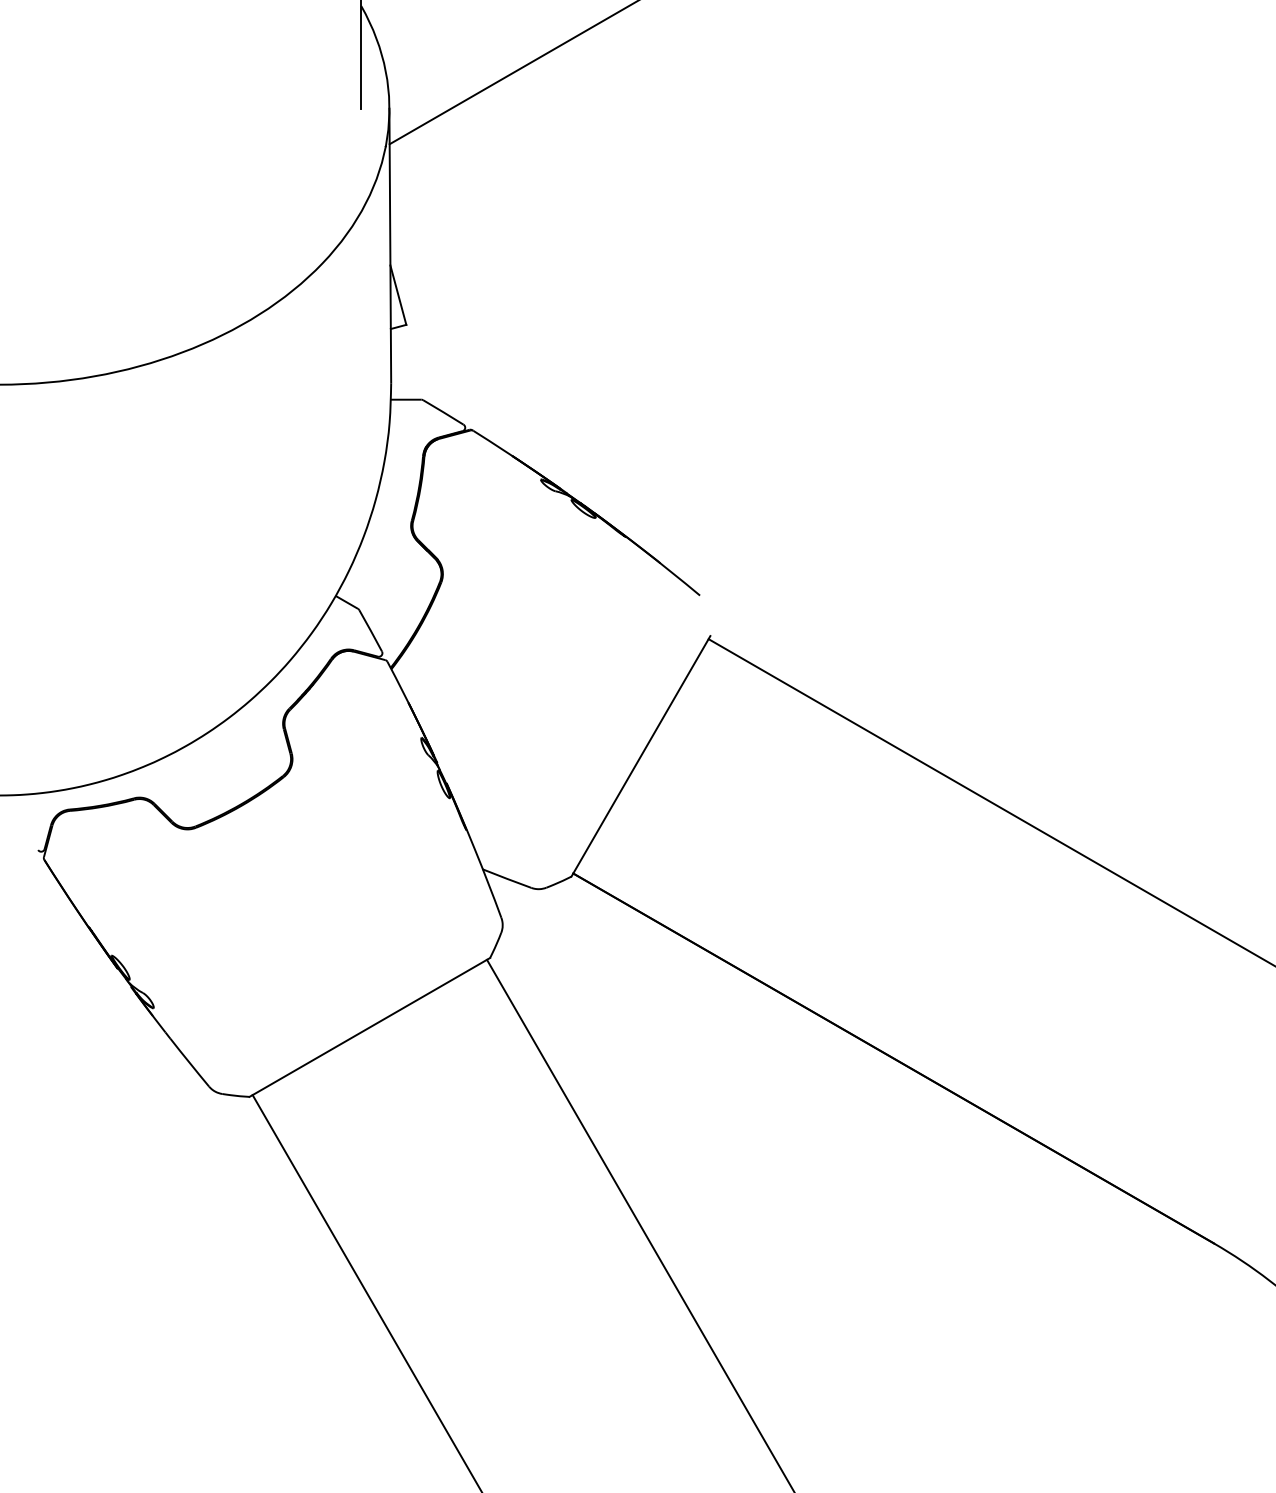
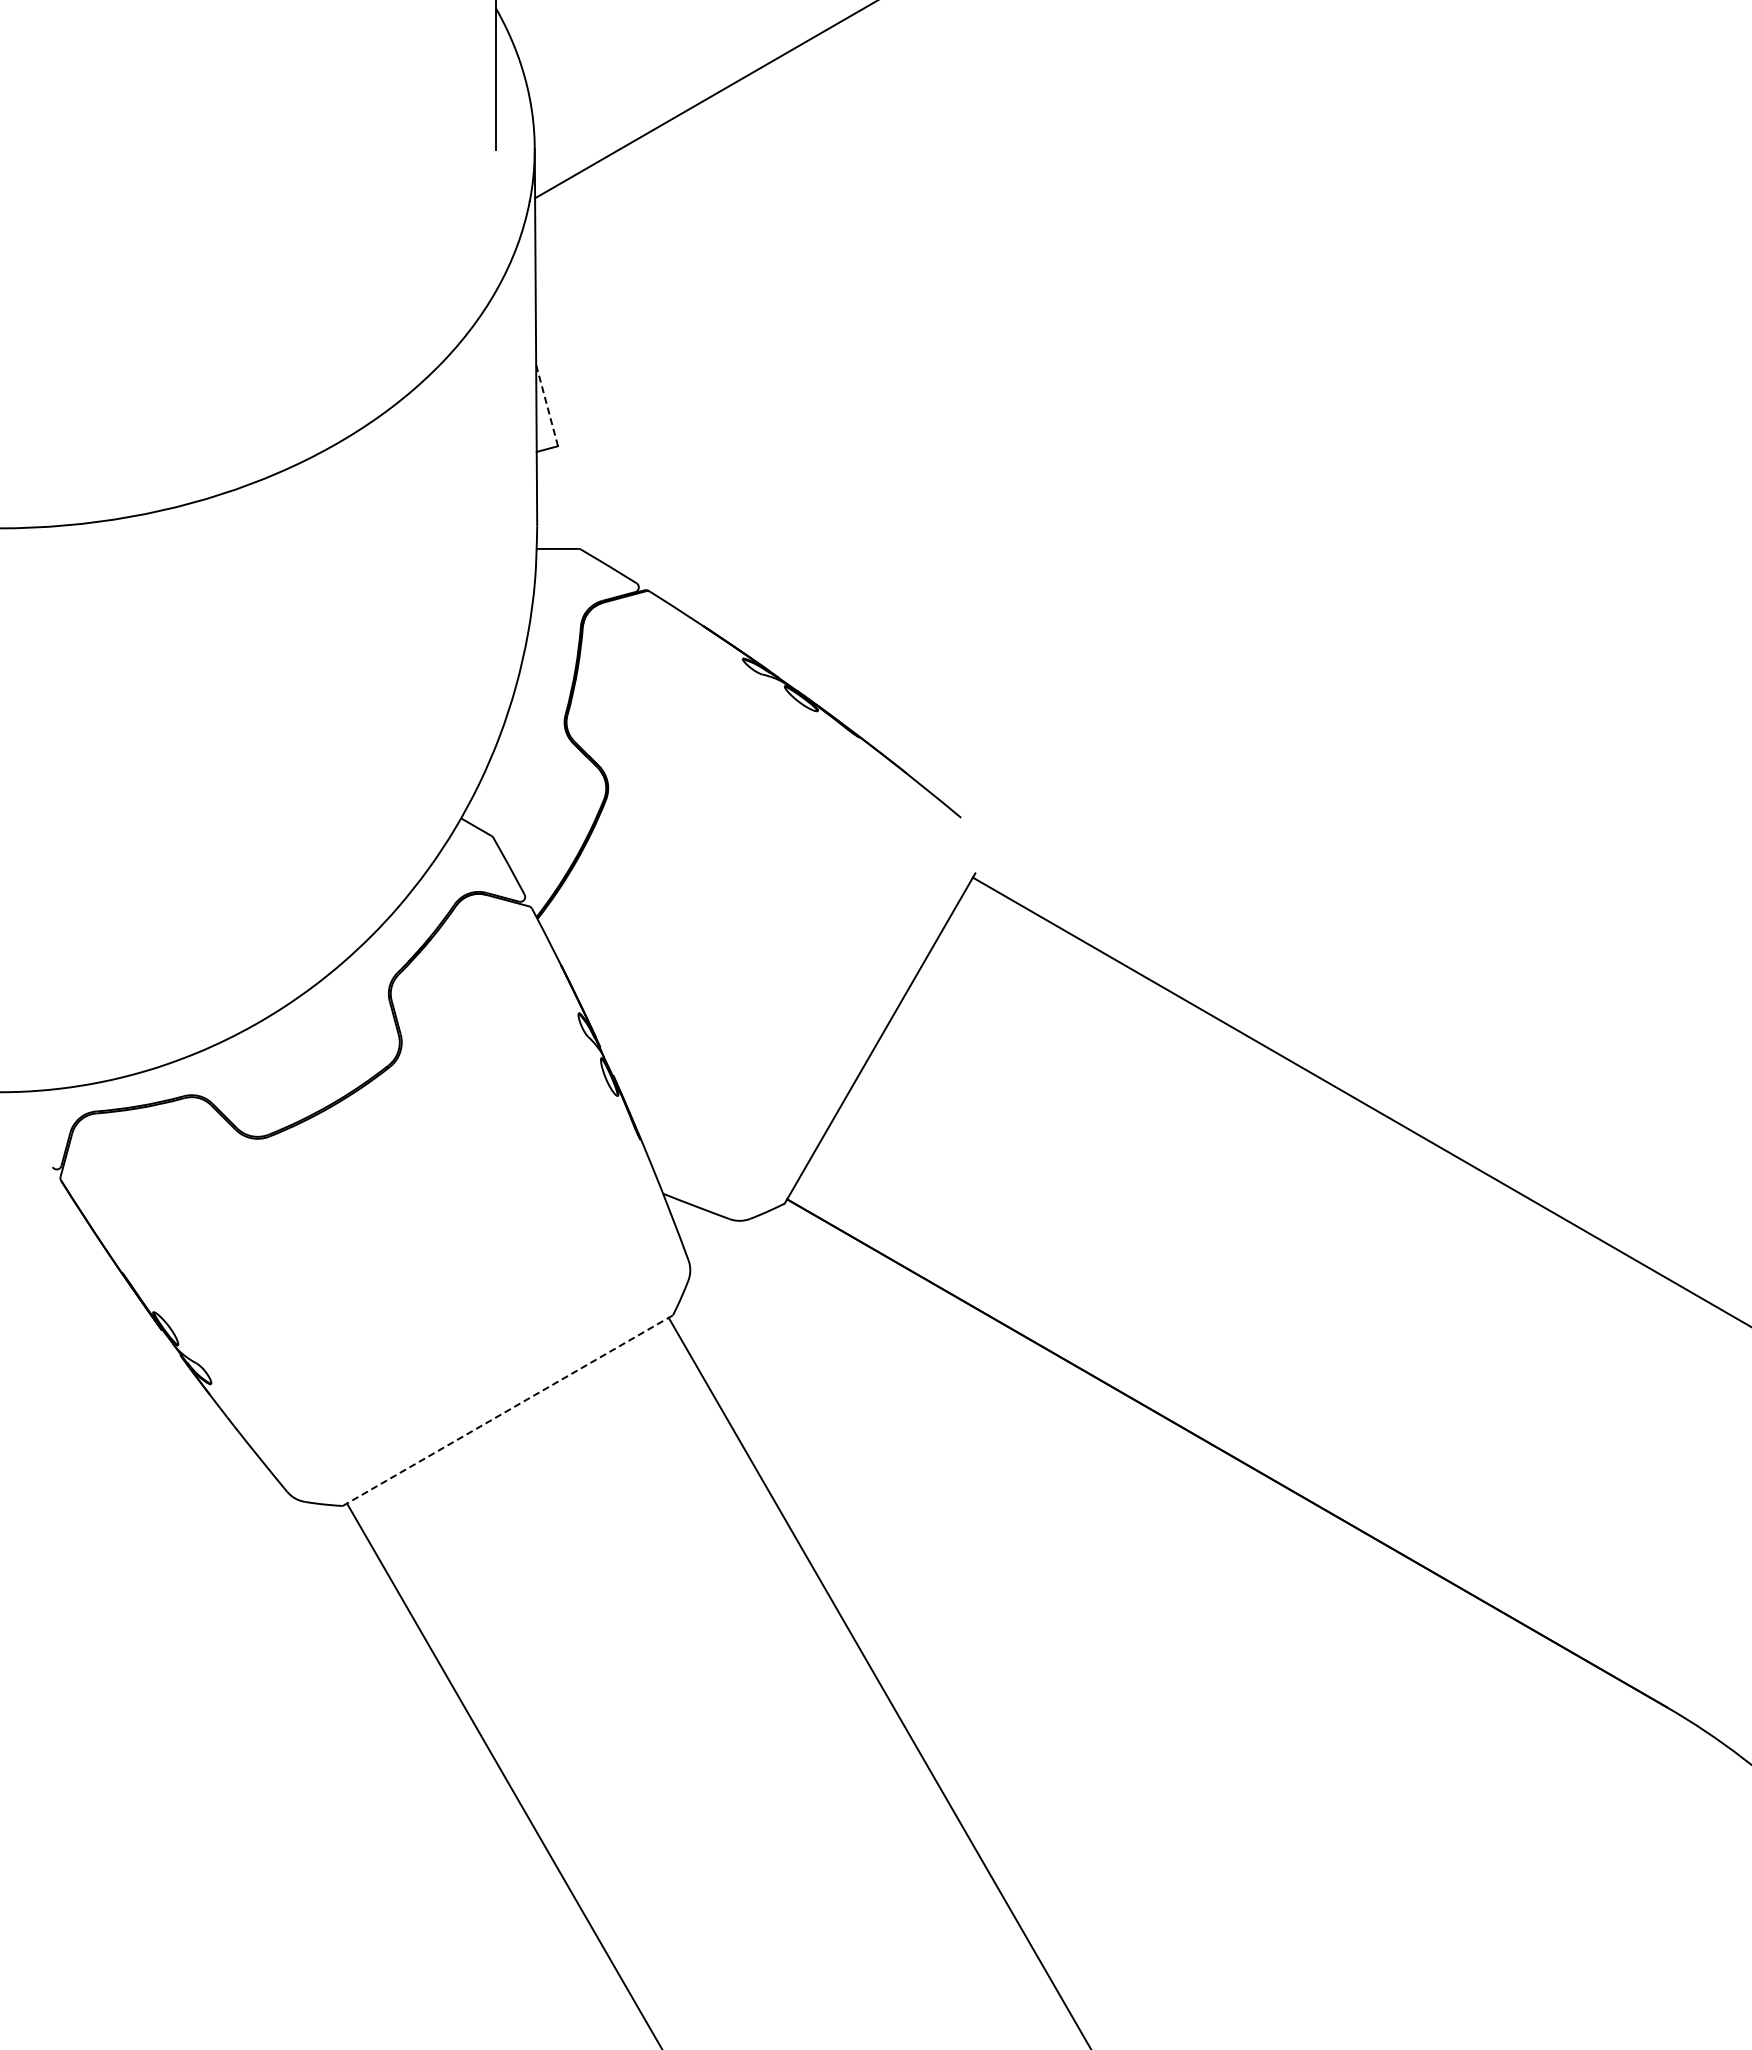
line: (397, 295) -> (546, 405), solid -> dashed
line: (369, 1027) -> (507, 1410), solid -> dashed

